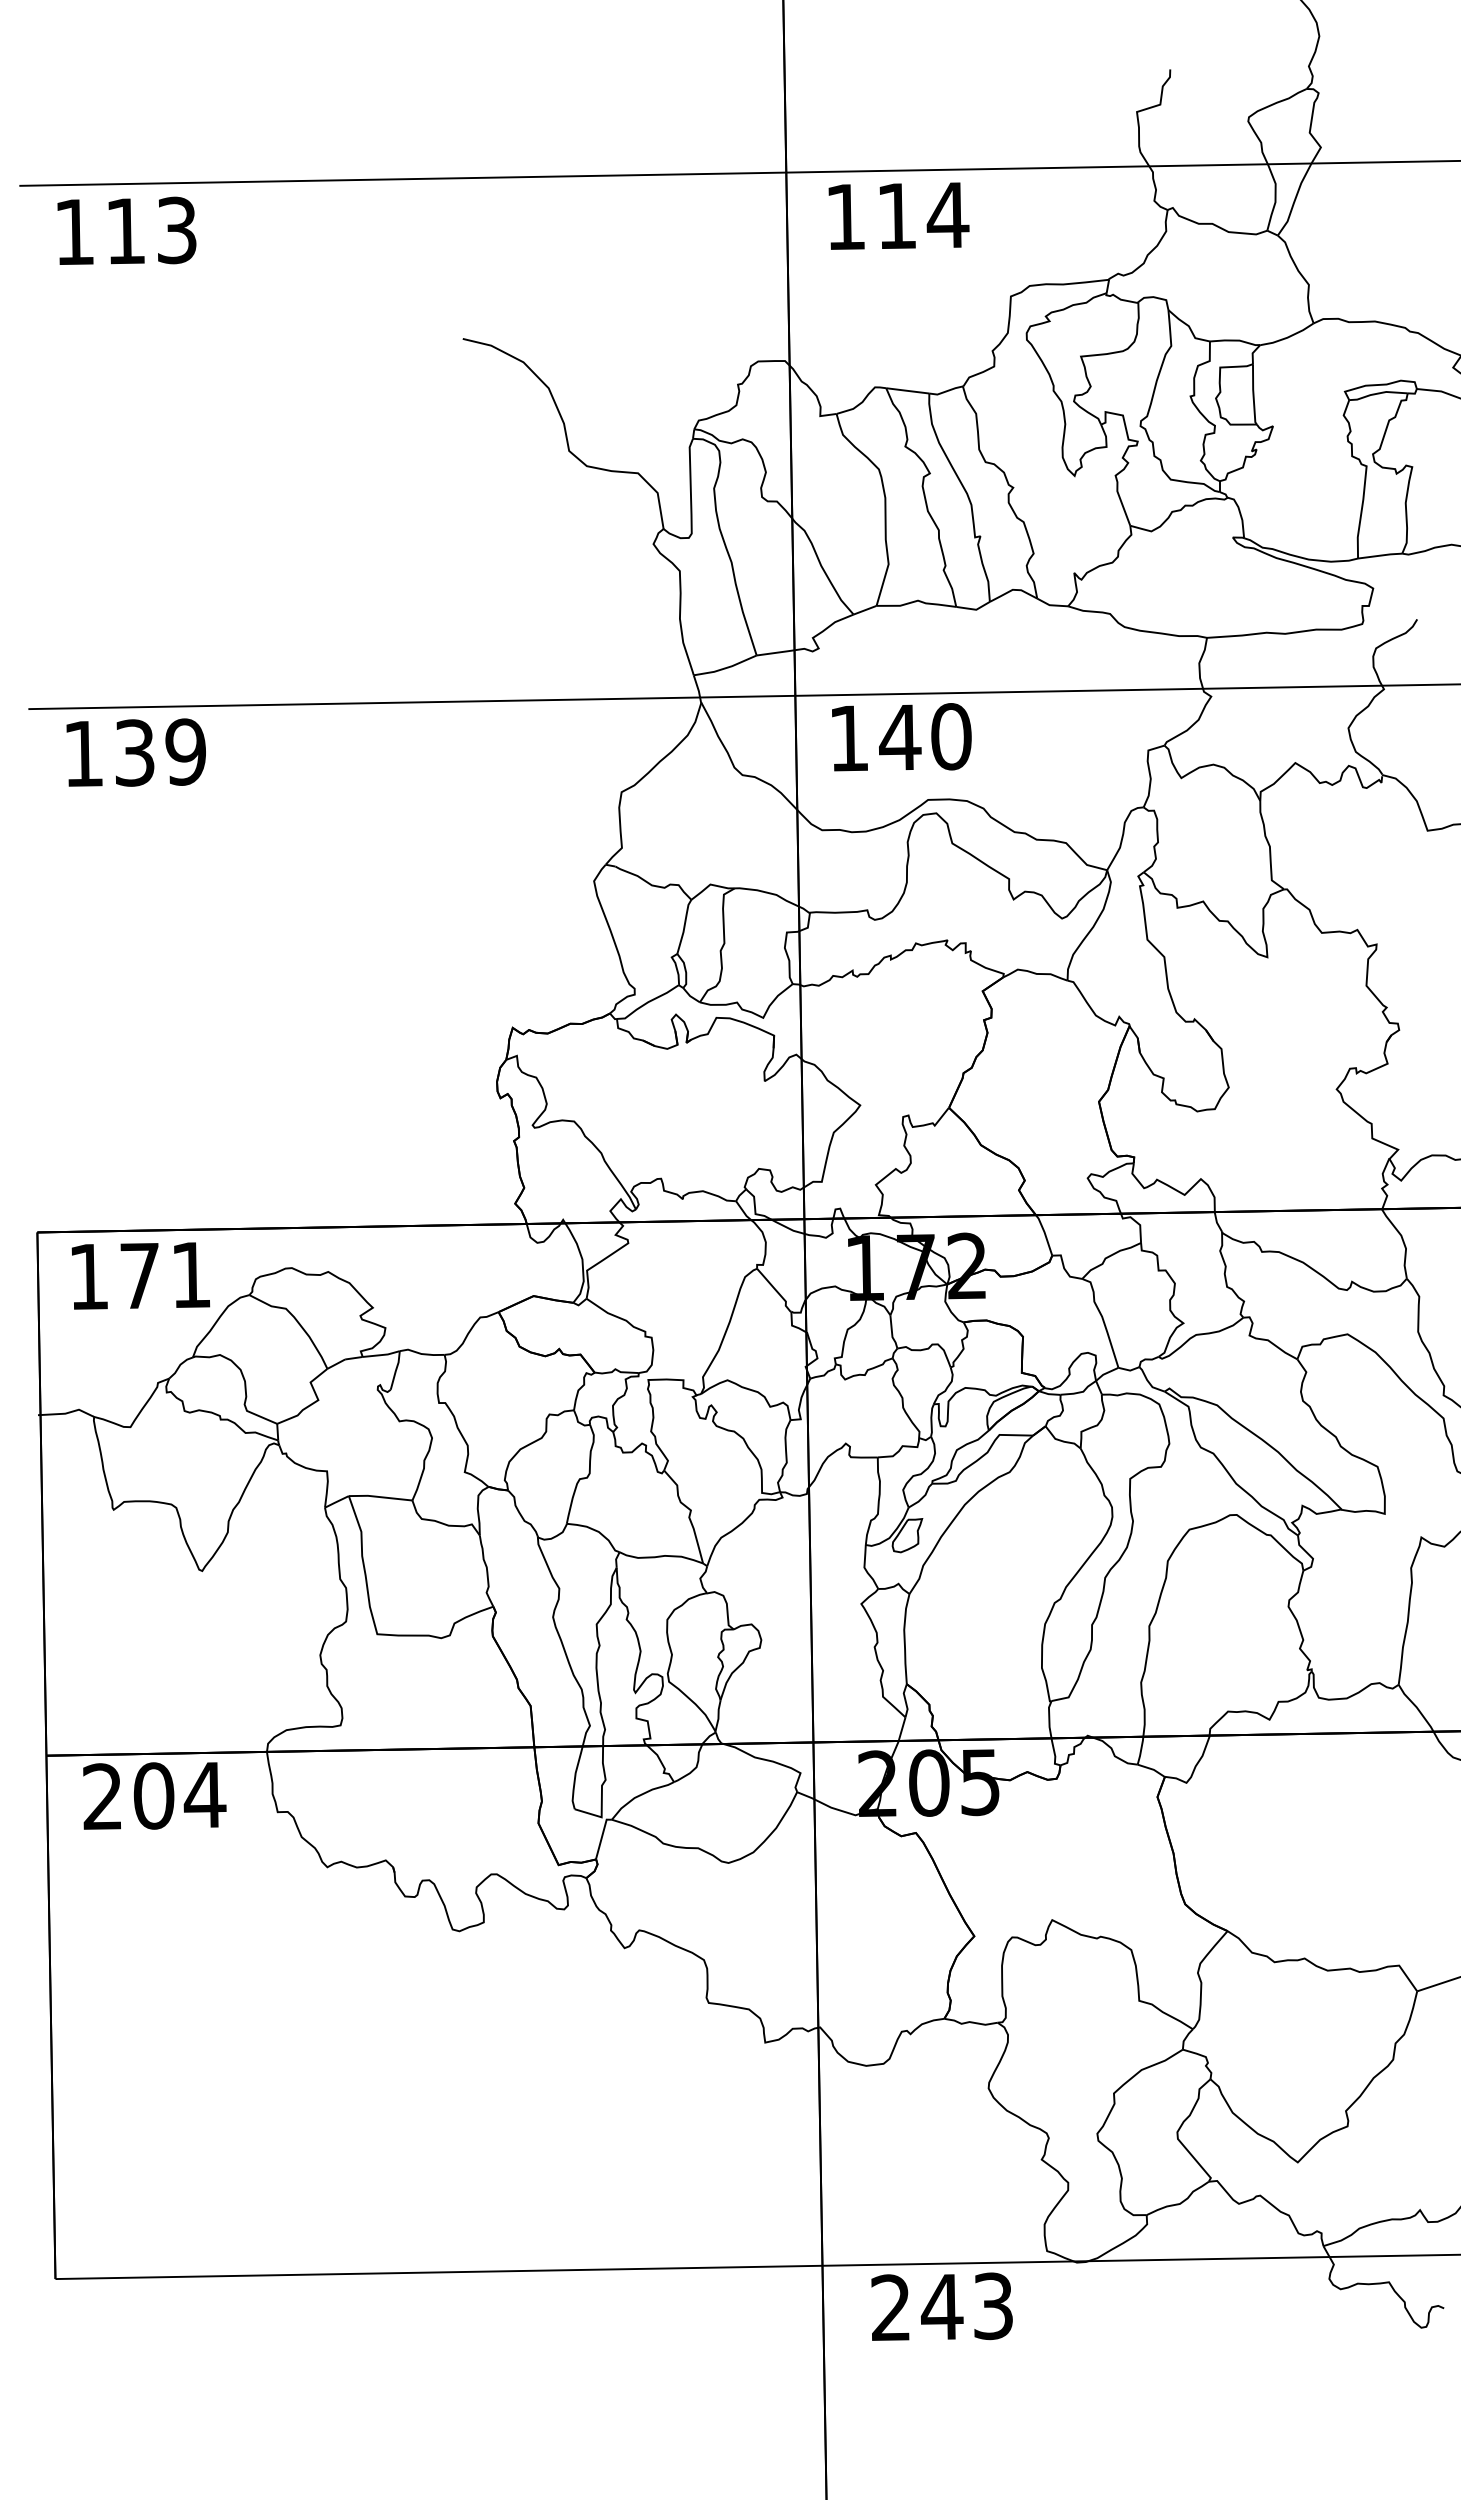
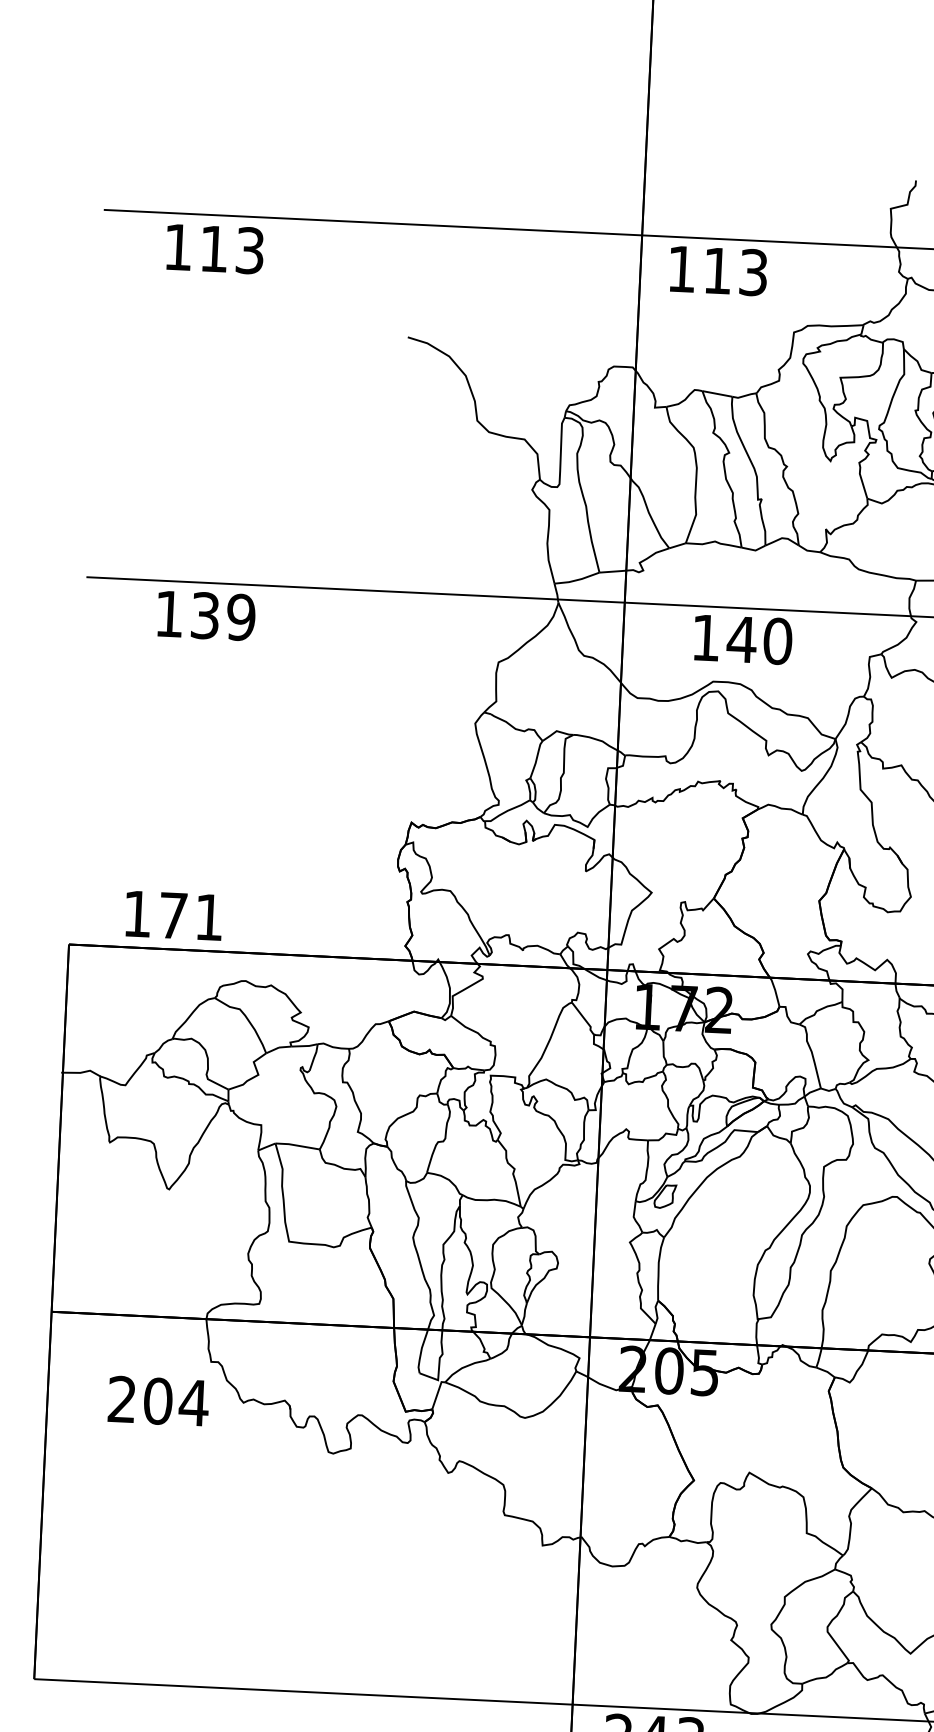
text: (947, 215) -> (753, 272), 114 -> 113
text: (126, 230) -> (214, 248), moved
text: (901, 737) -> (742, 639), moved
text: (135, 752) -> (205, 615), moved
text: (140, 1275) -> (173, 915), moved
text: (154, 1795) -> (158, 1400), moved

